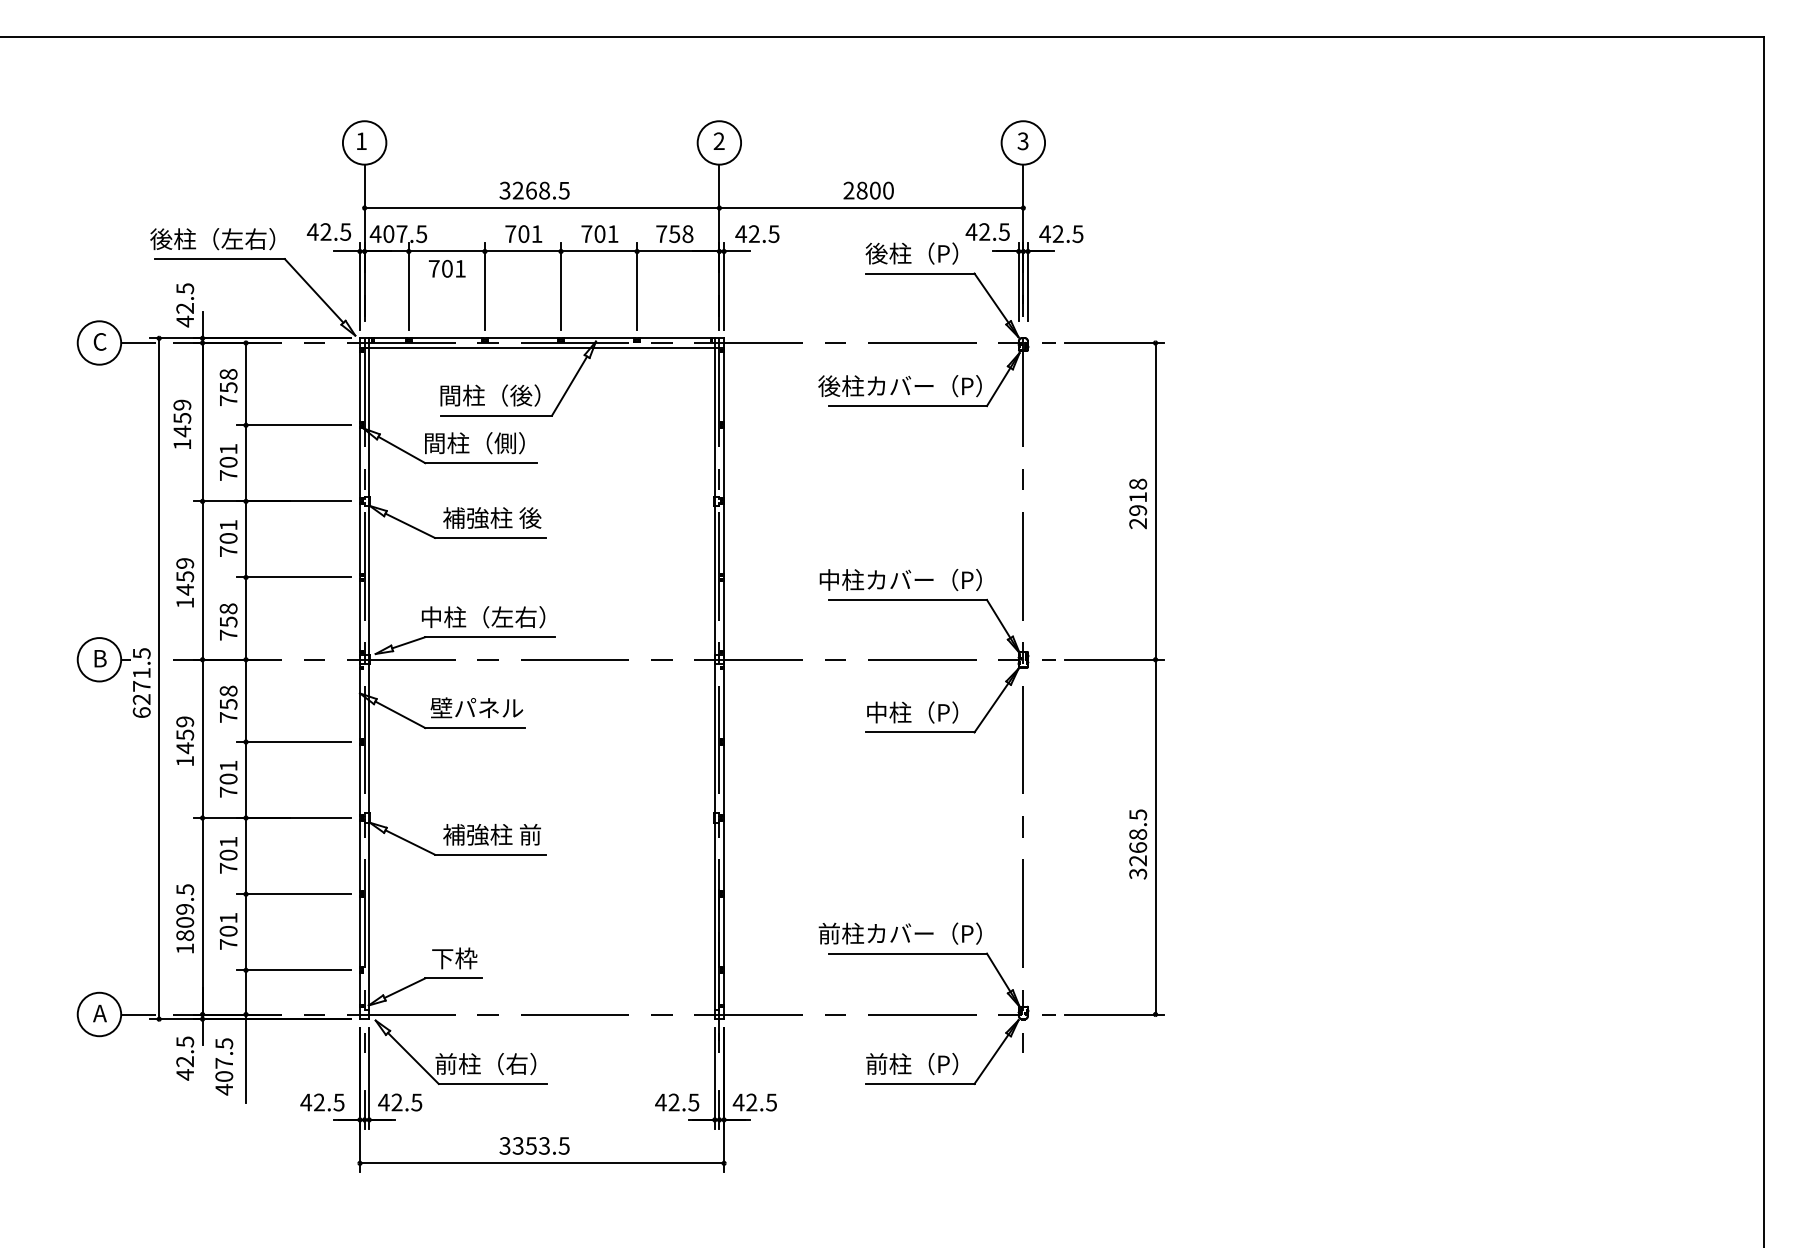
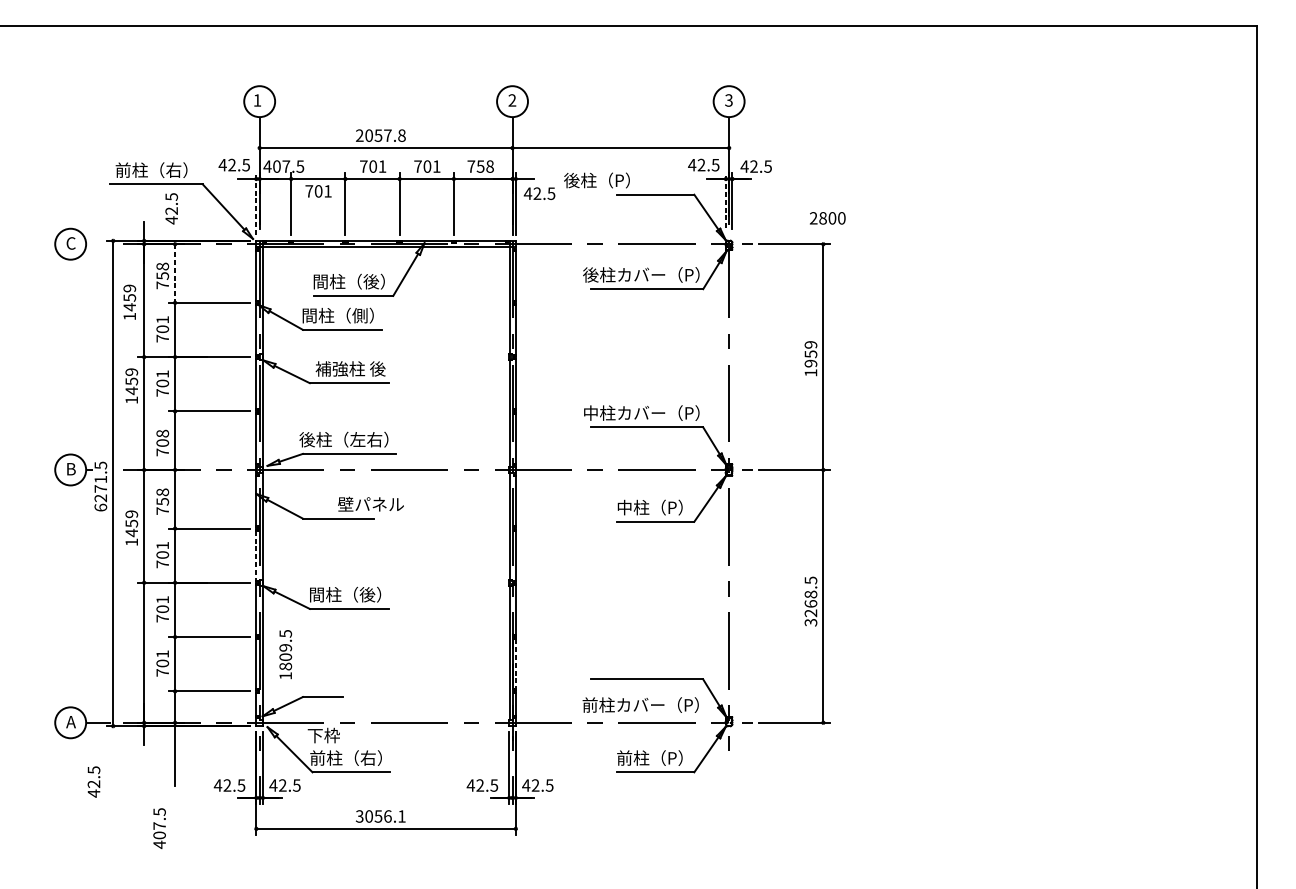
text: (534, 190) -> (380, 135), 3268.5 -> 2057.8
text: (868, 190) -> (827, 218), moved
text: (757, 233) -> (539, 193), moved
text: (212, 239) -> (151, 170), 後柱（左右） -> 前柱（右）
text: (911, 253) -> (596, 180), moved
line: (1018, 281) -> (725, 200), solid -> dashed
line: (359, 285) -> (256, 203), solid -> dashed
text: (185, 305) -> (171, 208), moved
line: (138, 343) -> (98, 244), removed
line: (246, 384) -> (175, 273), solid -> dashed
text: (1138, 503) -> (811, 358), 2918 -> 1959
text: (185, 582) -> (132, 385), moved
text: (431, 617) -> (307, 439), 中柱（左右） -> 後柱（左右）
text: (228, 621) -> (162, 442), 758 -> 708
text: (476, 707) -> (370, 504), moved
line: (359, 780) -> (256, 556), solid -> dashed
text: (488, 834) -> (347, 594), 補強柱 前 -> 間柱（後）
text: (185, 918) -> (285, 654), moved
line: (724, 932) -> (516, 664), solid -> dashed
text: (899, 933) -> (640, 704), moved
text: (454, 958) -> (323, 735), moved
text: (185, 1058) -> (94, 781), moved
text: (224, 1066) -> (159, 828), moved
text: (540, 1145) -> (385, 816), 3353.5 -> 3056.1

